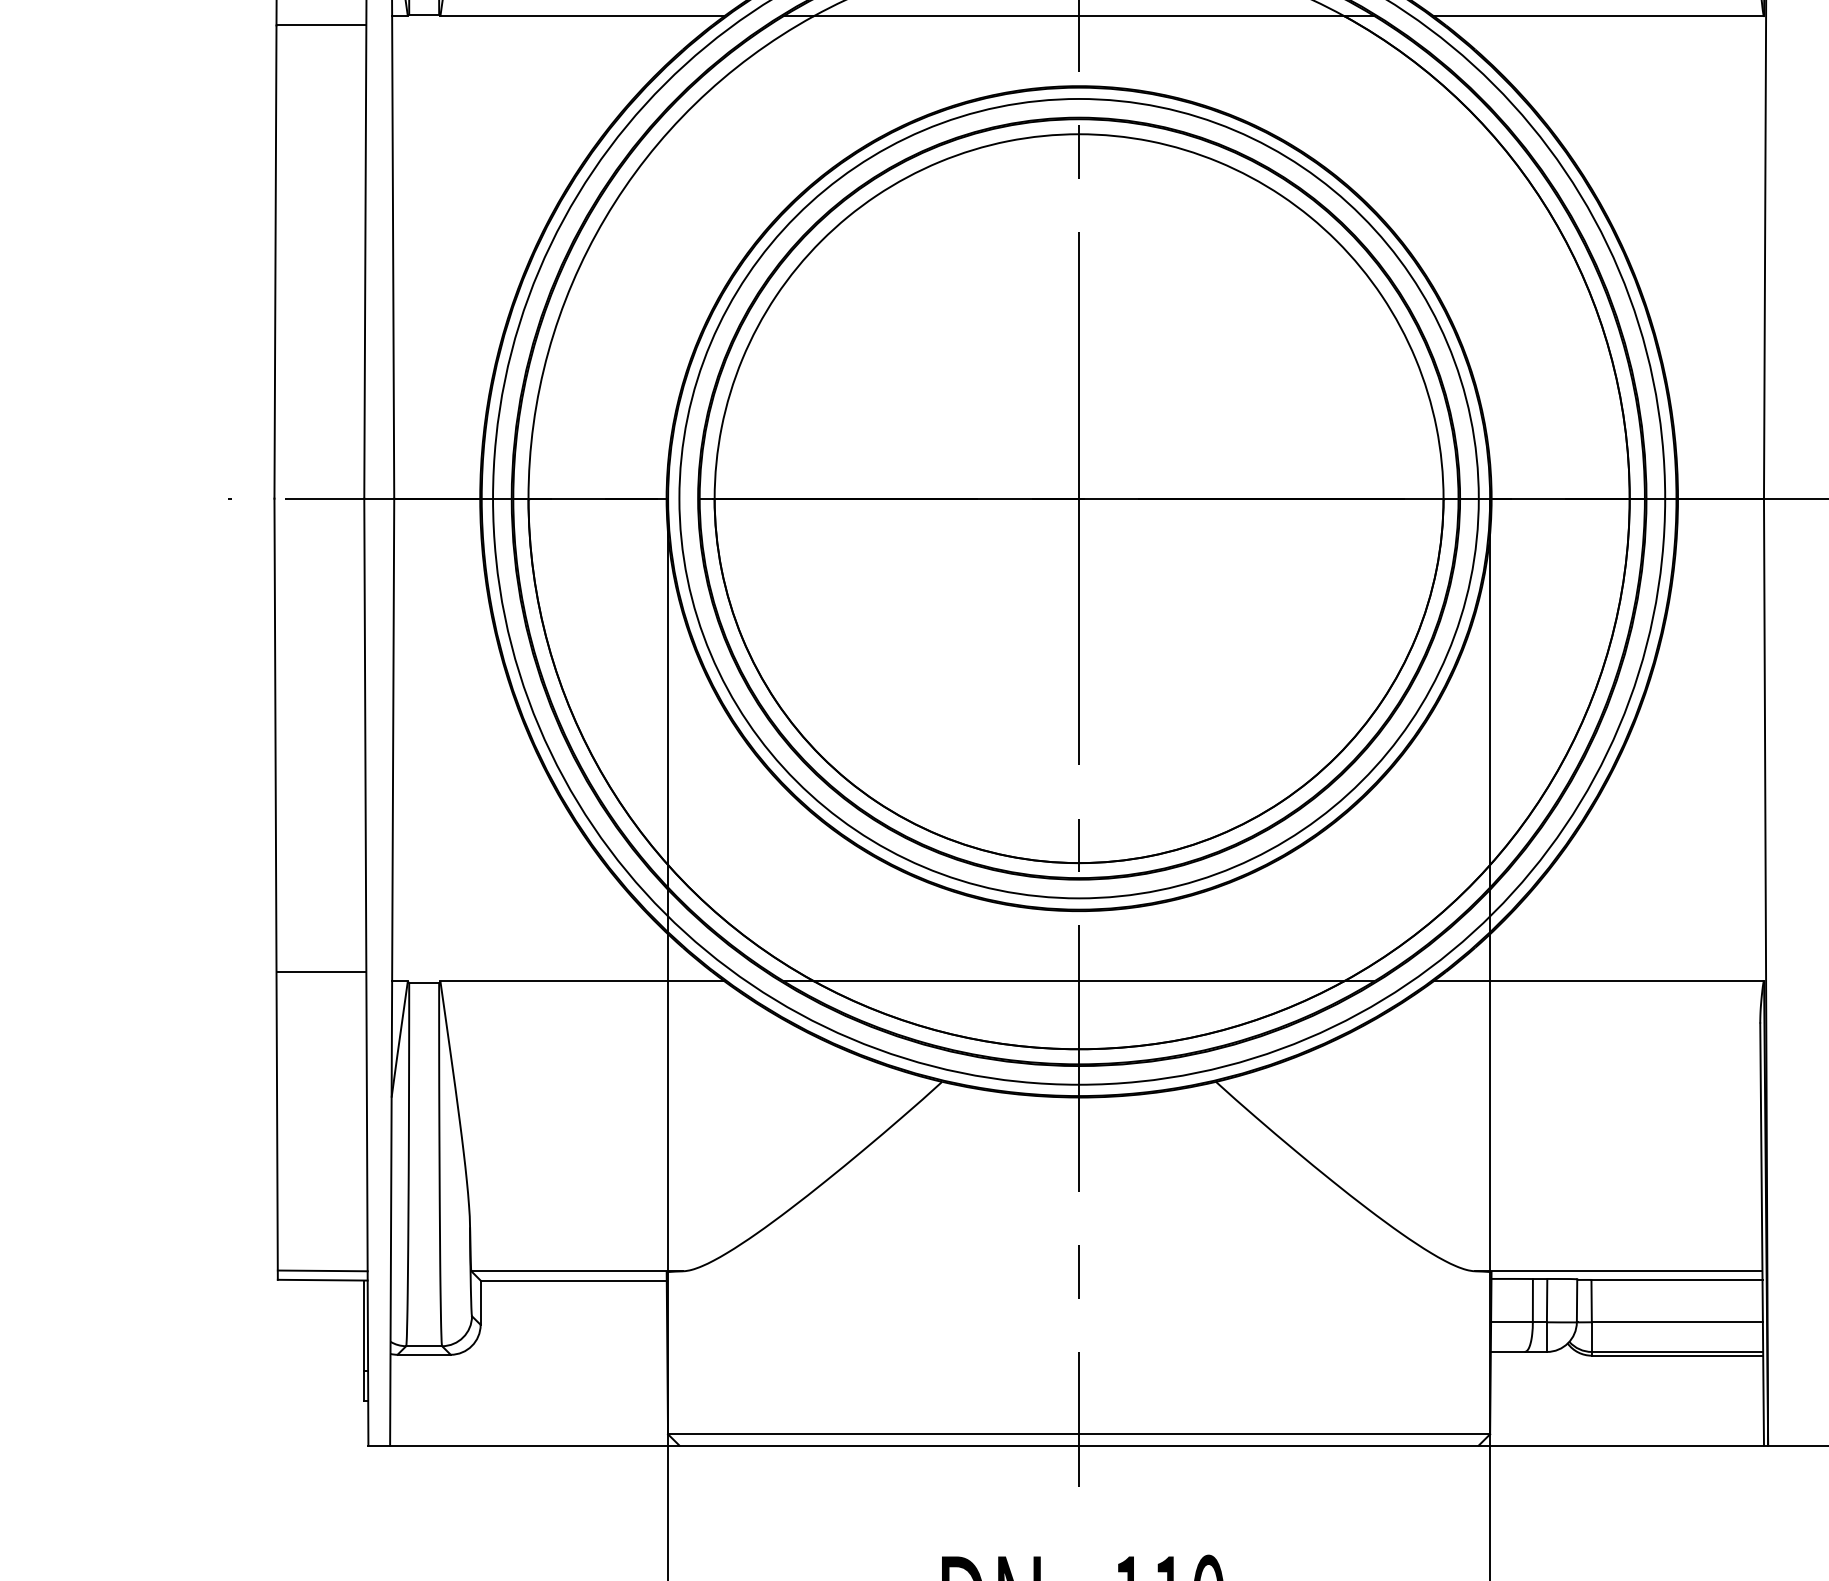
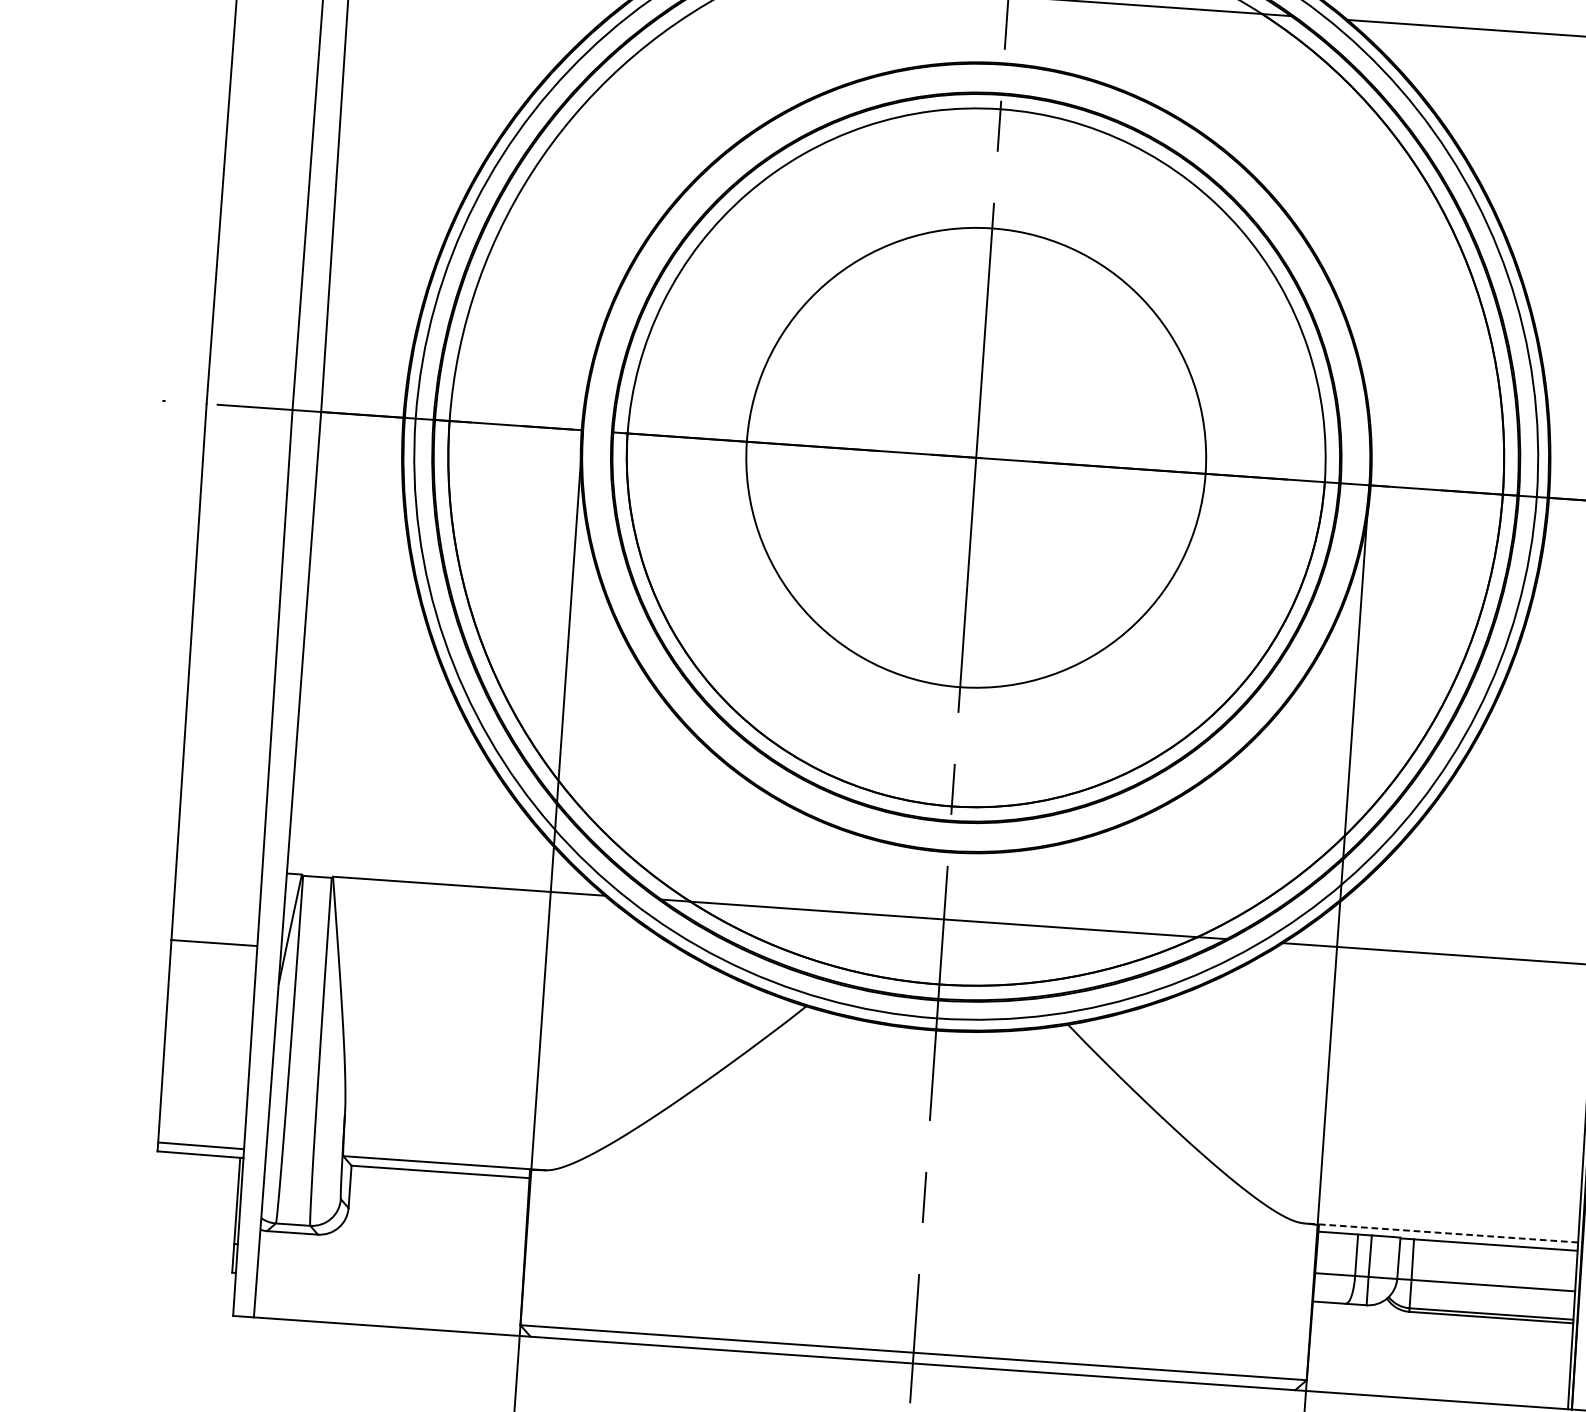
circle: (1078, 498) -> (975, 457), size x0.6
line: (321, 971) -> (214, 942), moved
line: (1618, 1271) -> (1440, 1233), solid -> dashed

